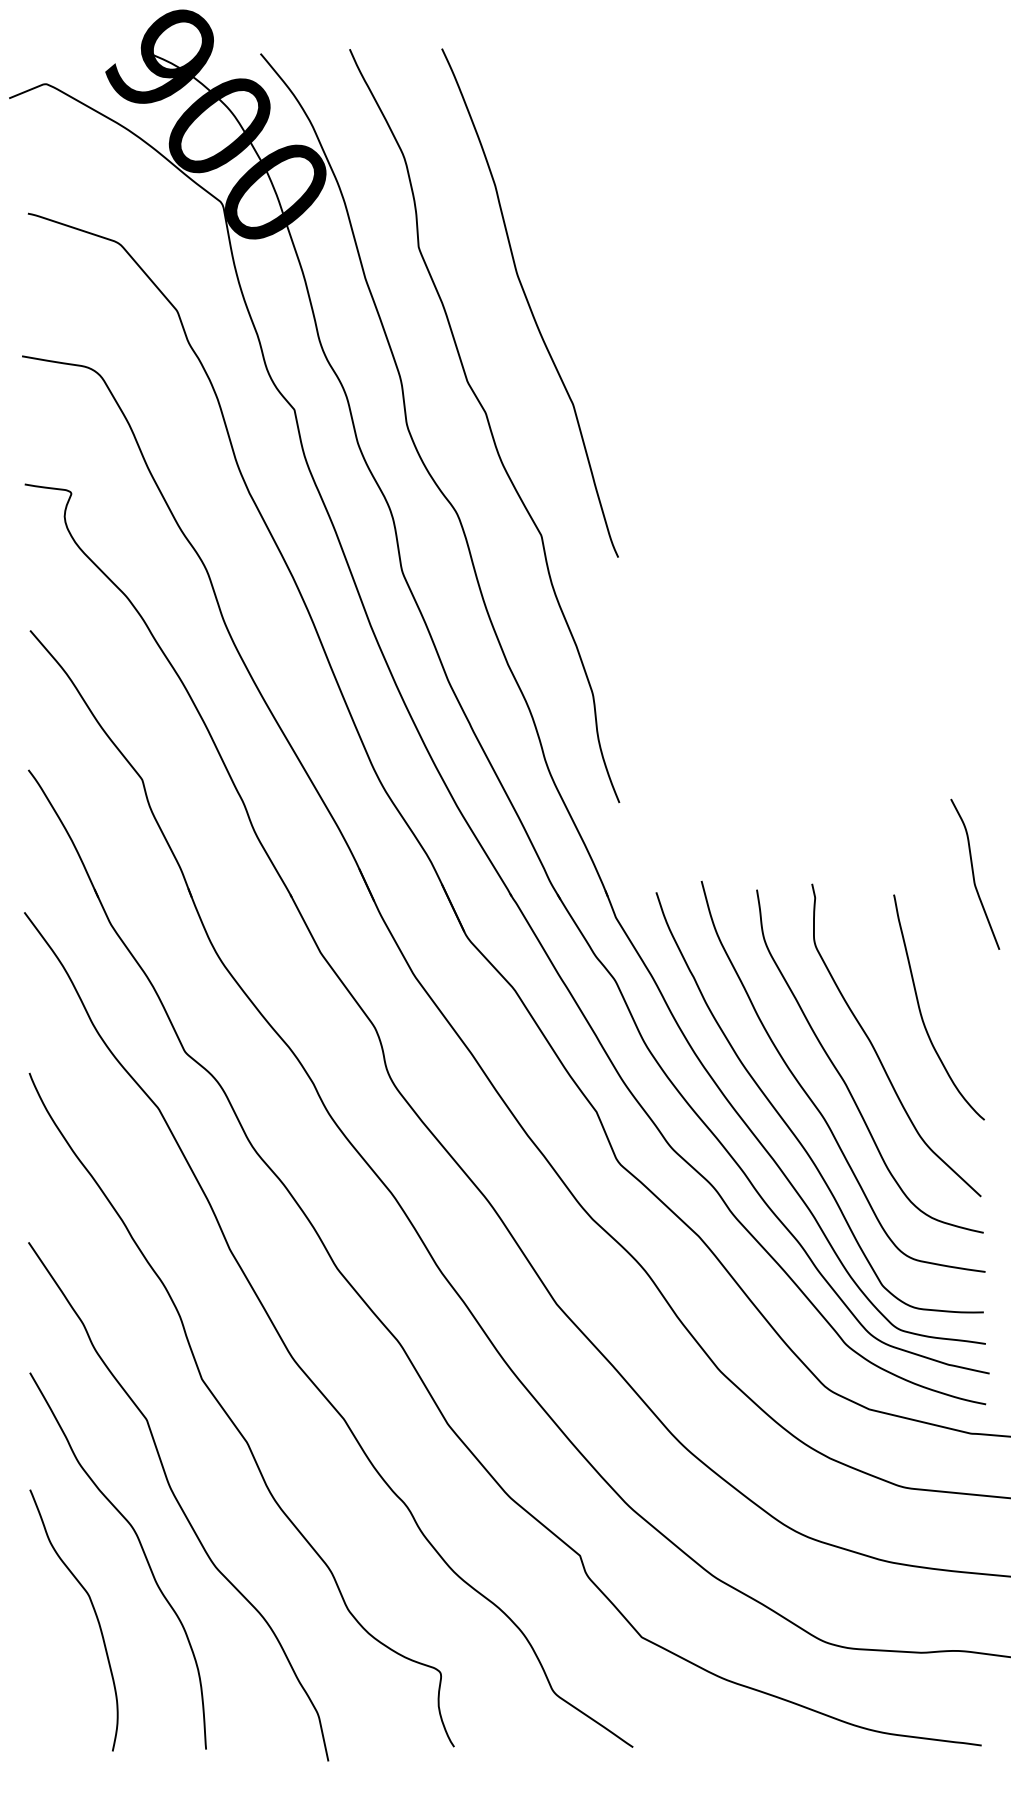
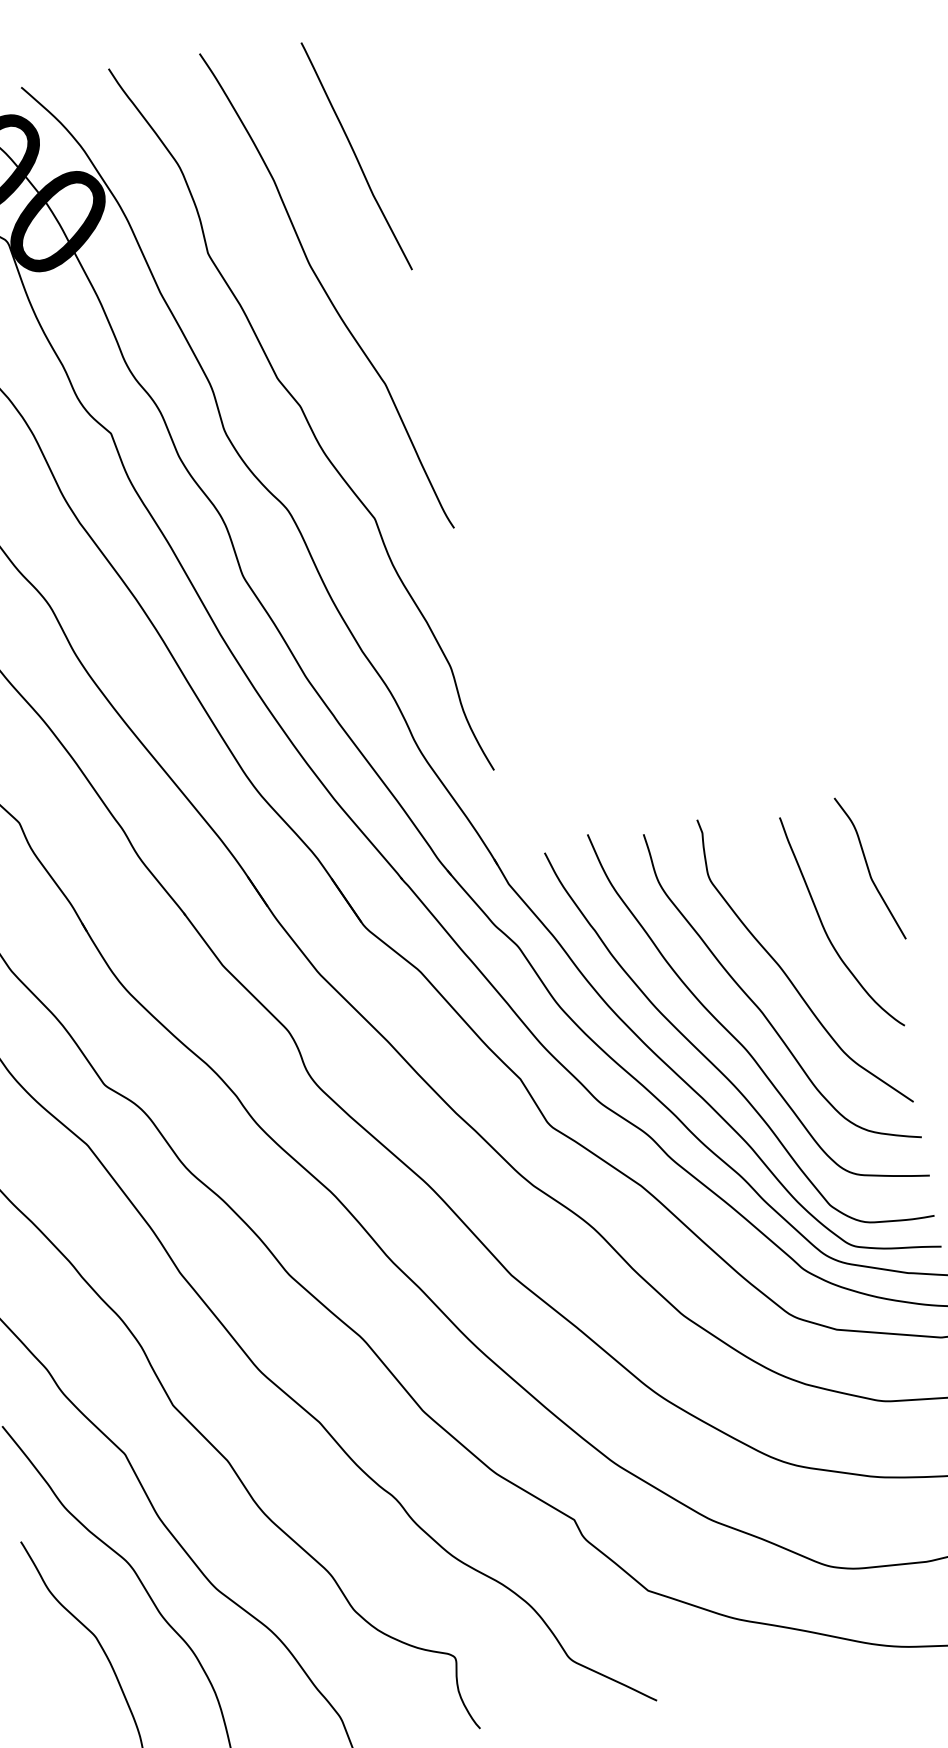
curve: (580, 174) -> (356, 156), added
curve: (974, 873) -> (869, 867), moved

